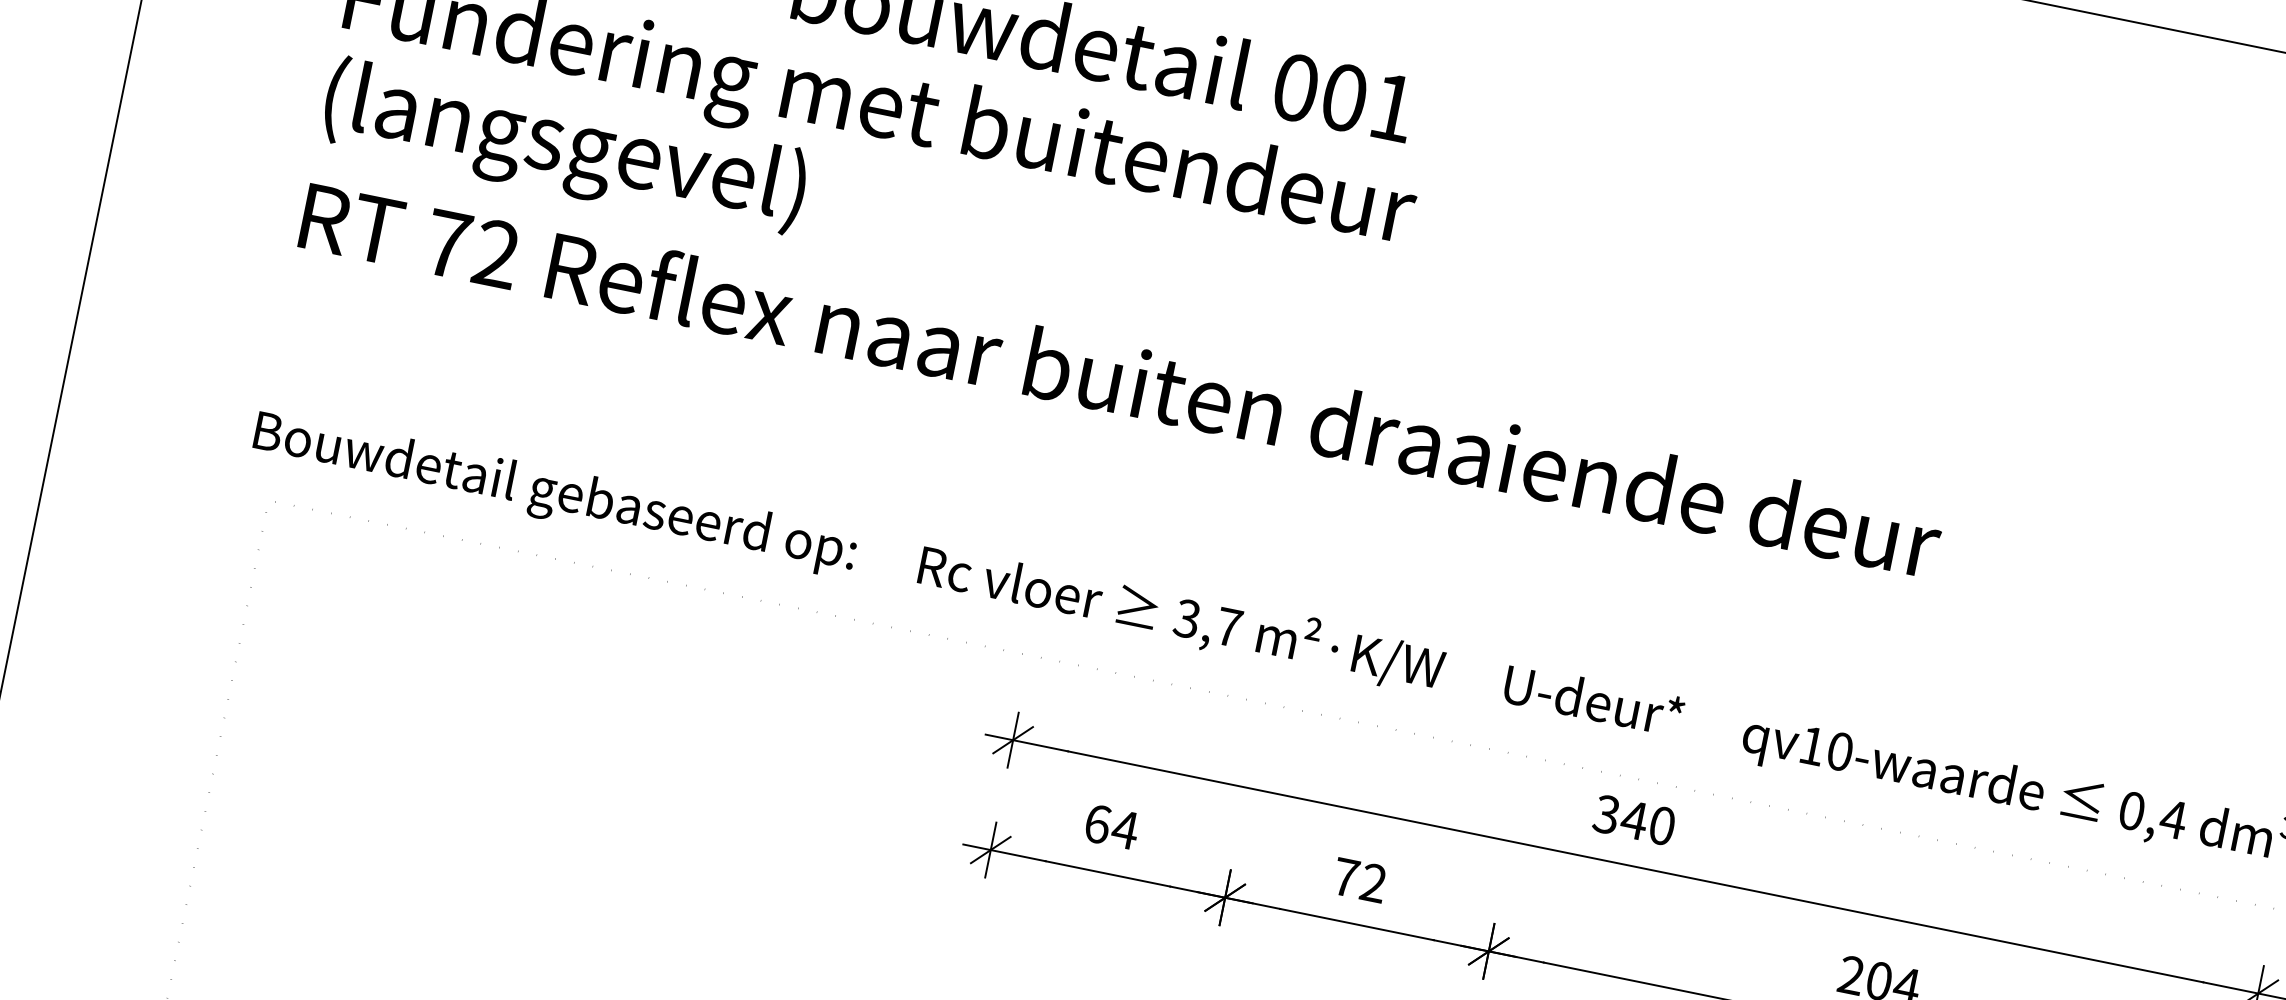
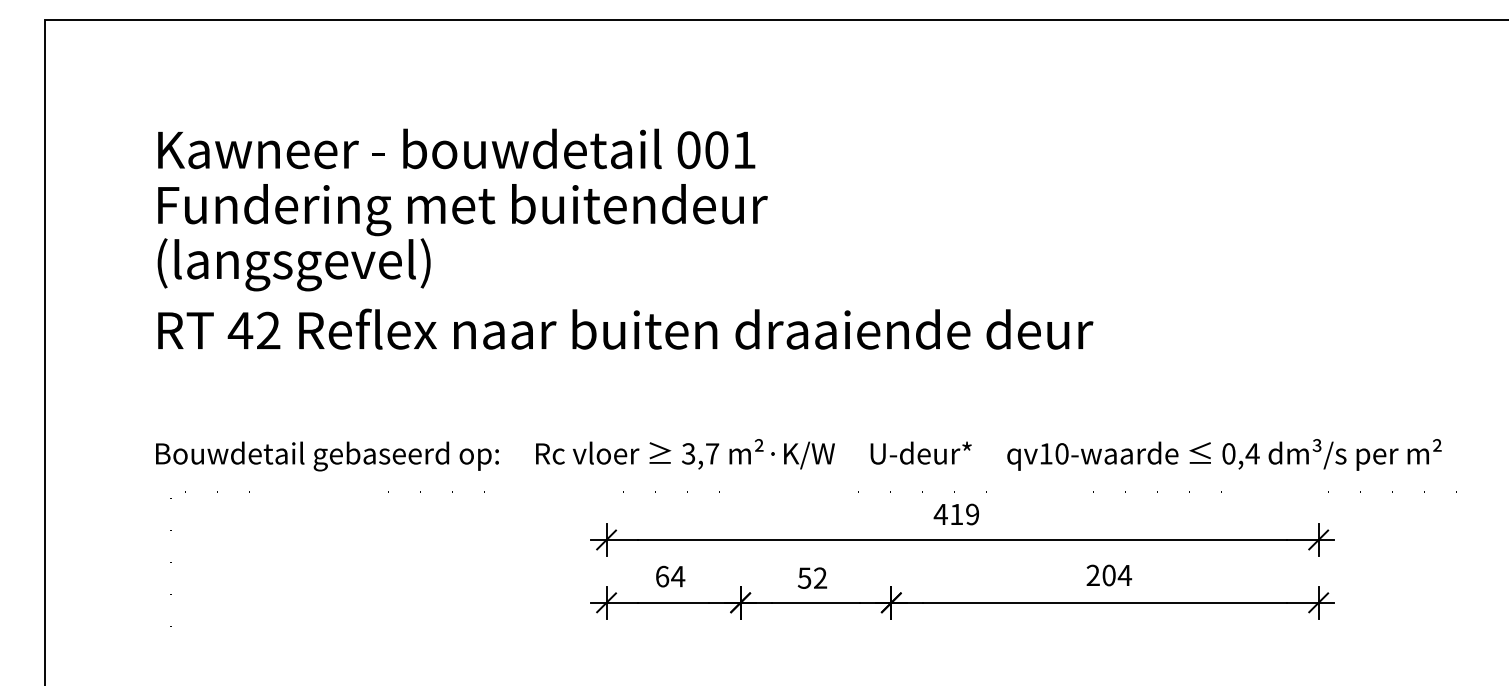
text: (447, 243) -> (240, 330), 72 -> 42
text: (1634, 820) -> (956, 514), 340 -> 419
text: (1345, 876) -> (804, 577), 72 -> 52

